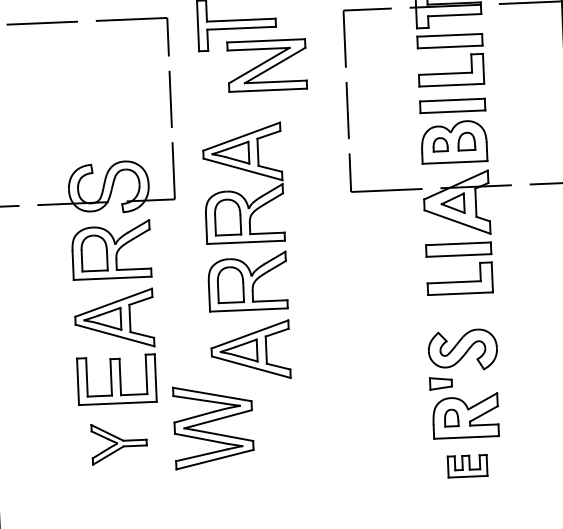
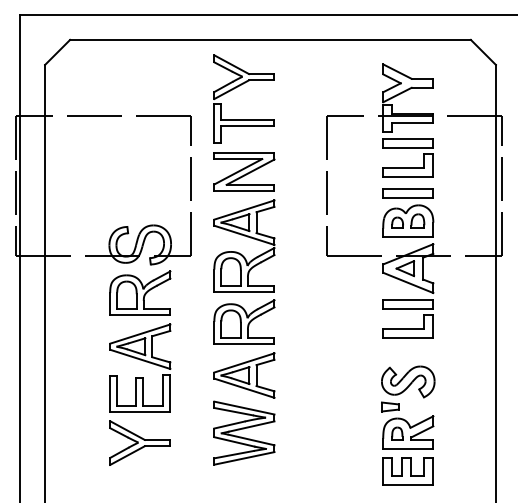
part: (267, 64) -> (244, 171), moved
part: (213, 426) -> (244, 432), moved
part: (118, 443) -> (139, 442), size x1.43
part: (466, 466) -> (407, 471), size x1.67

